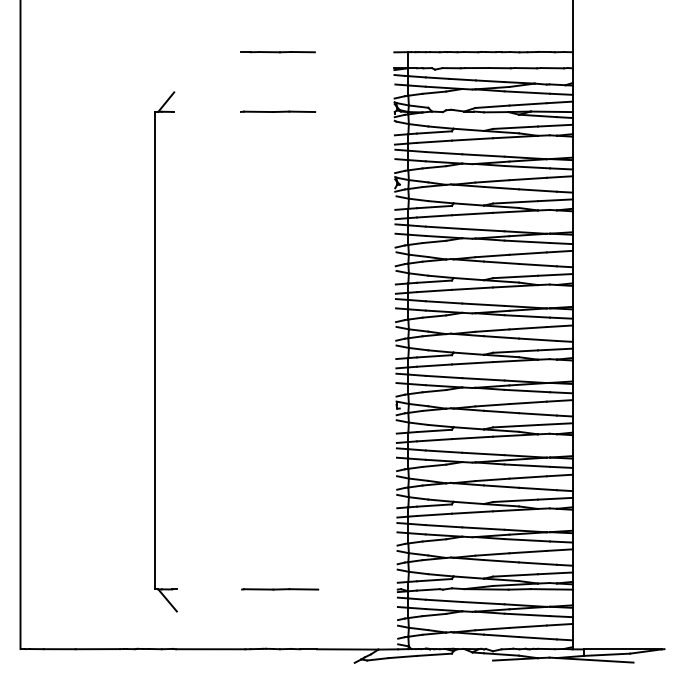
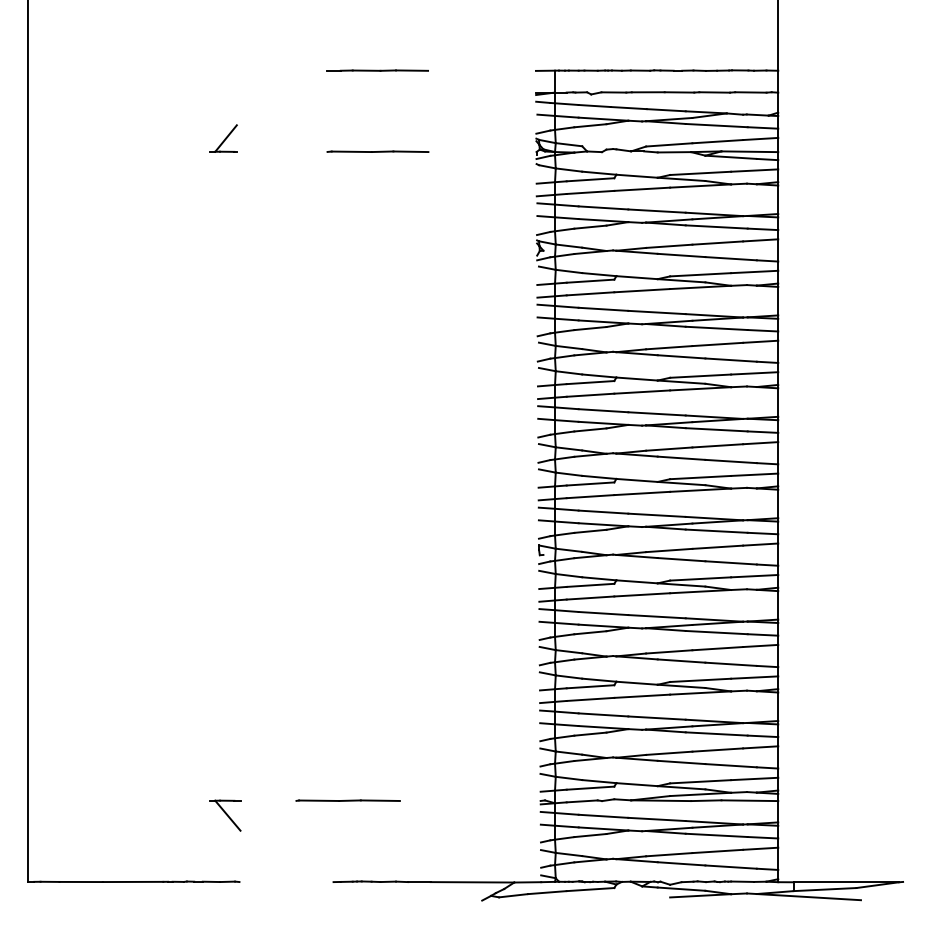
line: (154, 350) -> (210, 476), removed
line: (280, 589) -> (348, 800), moved
line: (210, 649) -> (286, 882), removed

